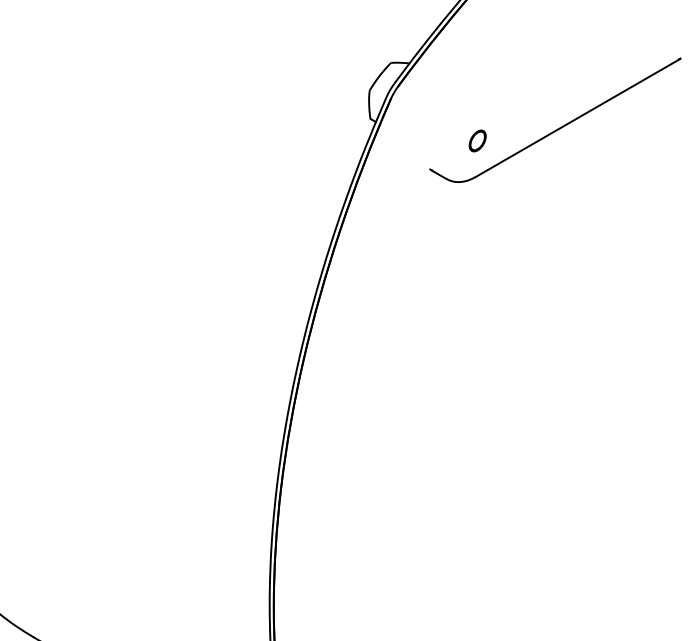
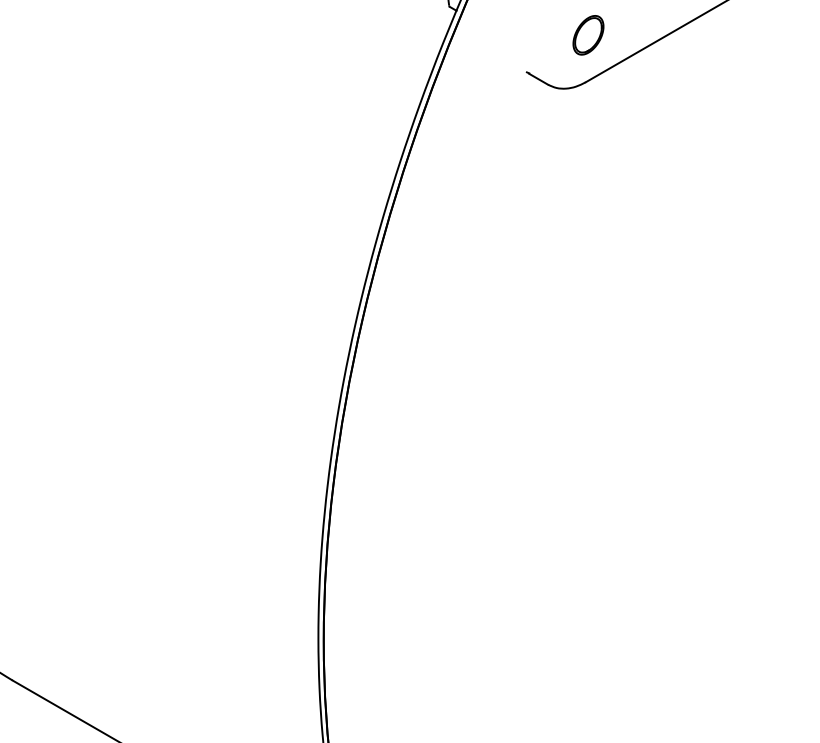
part: (477, 140) -> (588, 34), size x1.43

